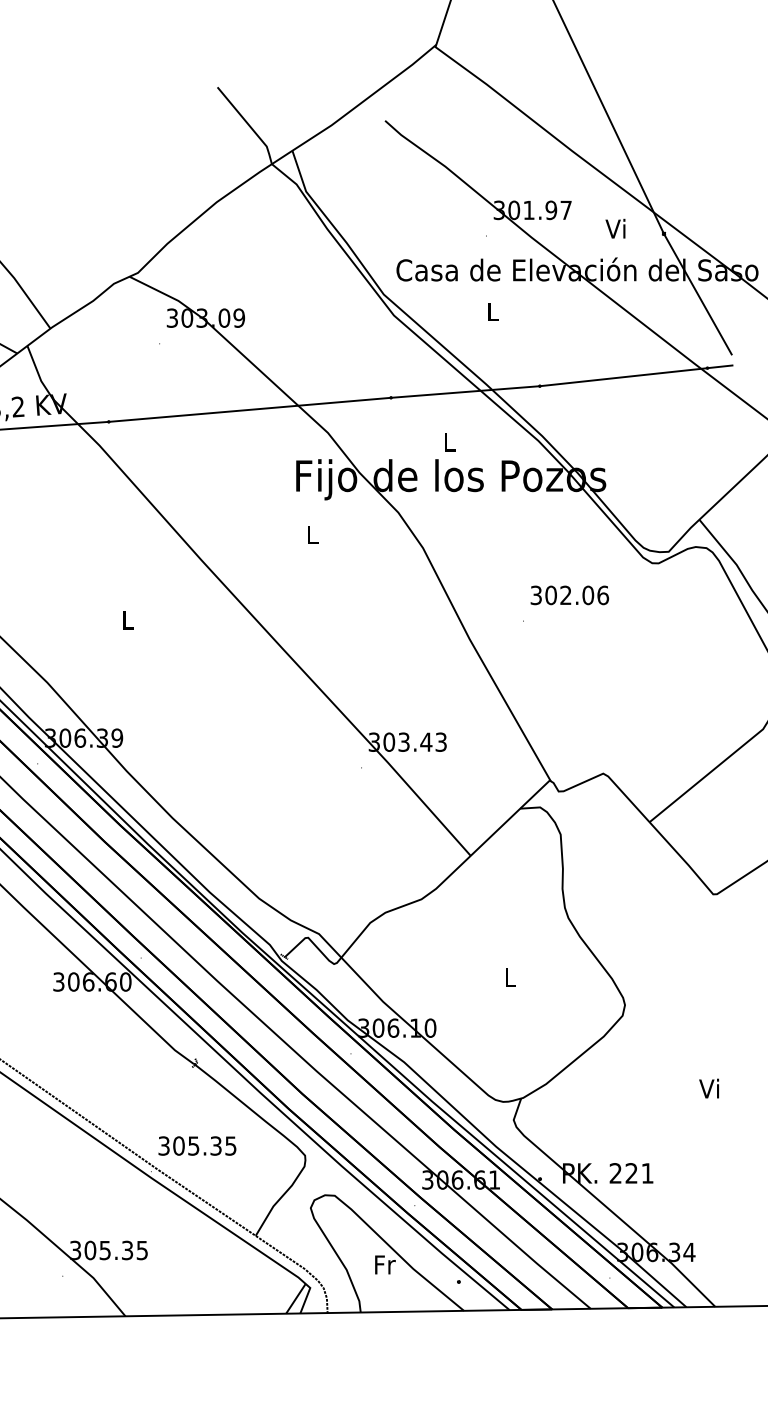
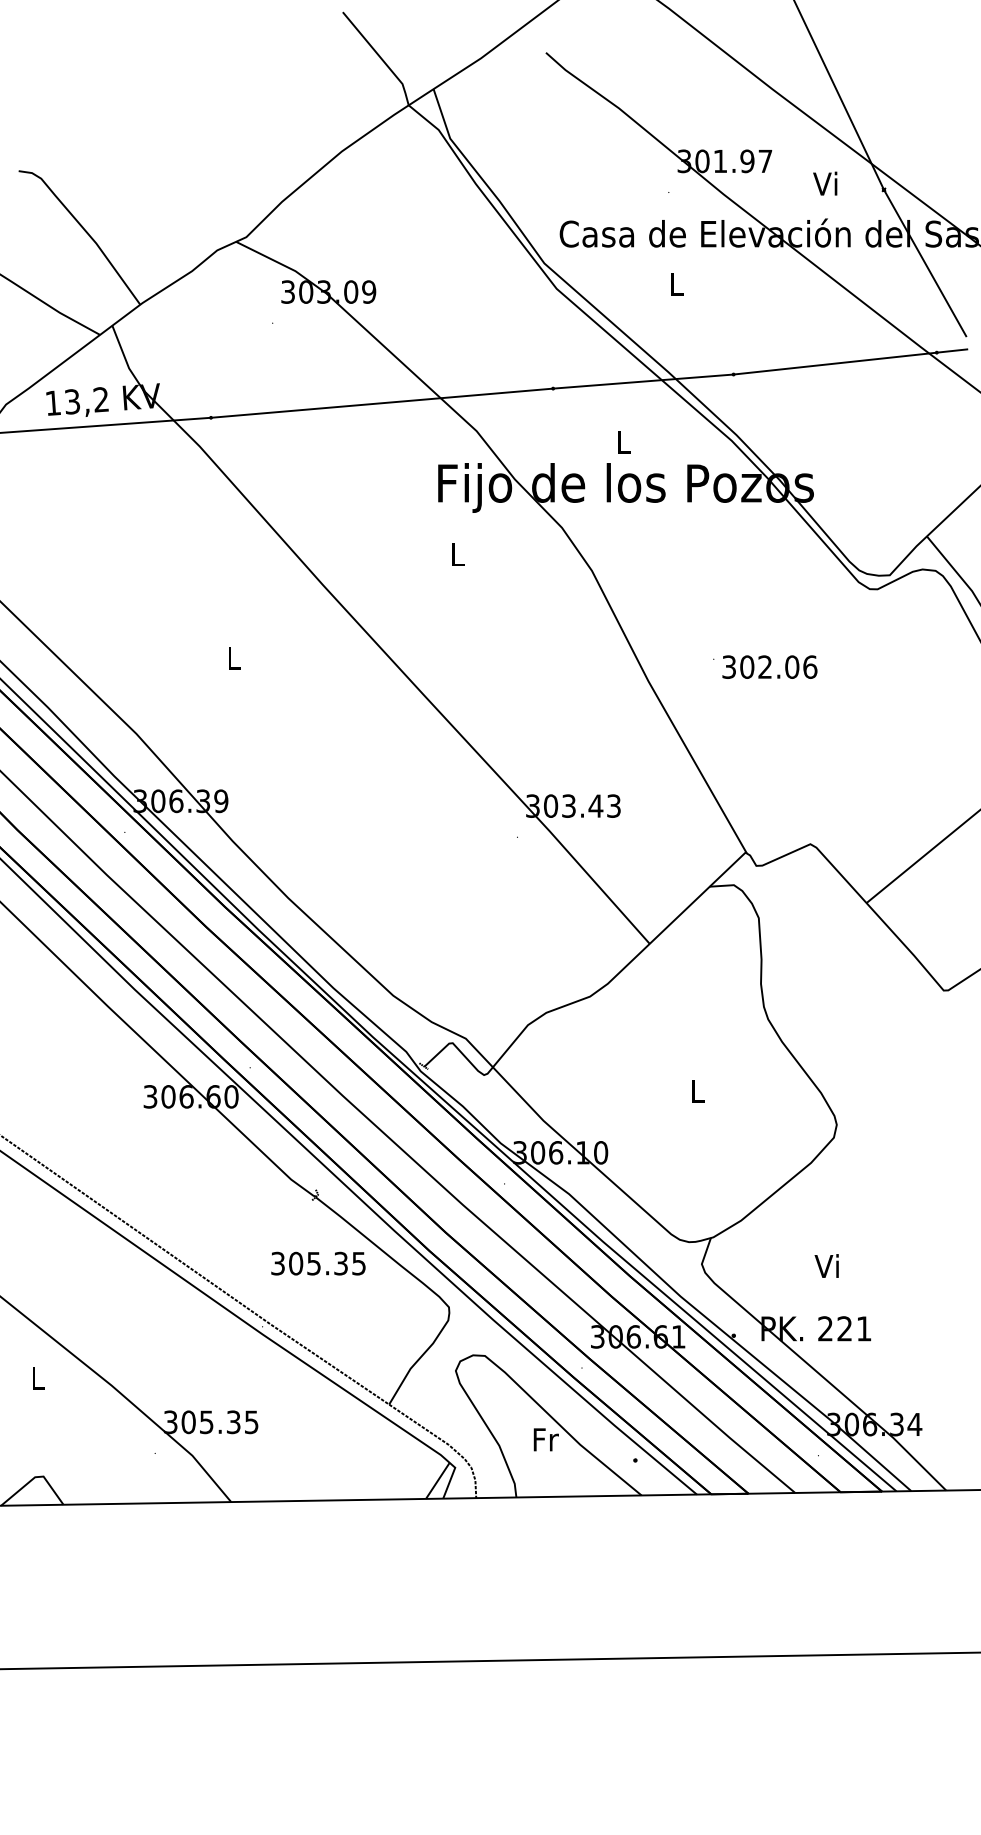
text: (569, 594) -> (769, 666), moved
text: (708, 1088) -> (826, 1265), moved
text: (197, 1145) -> (318, 1263), moved

